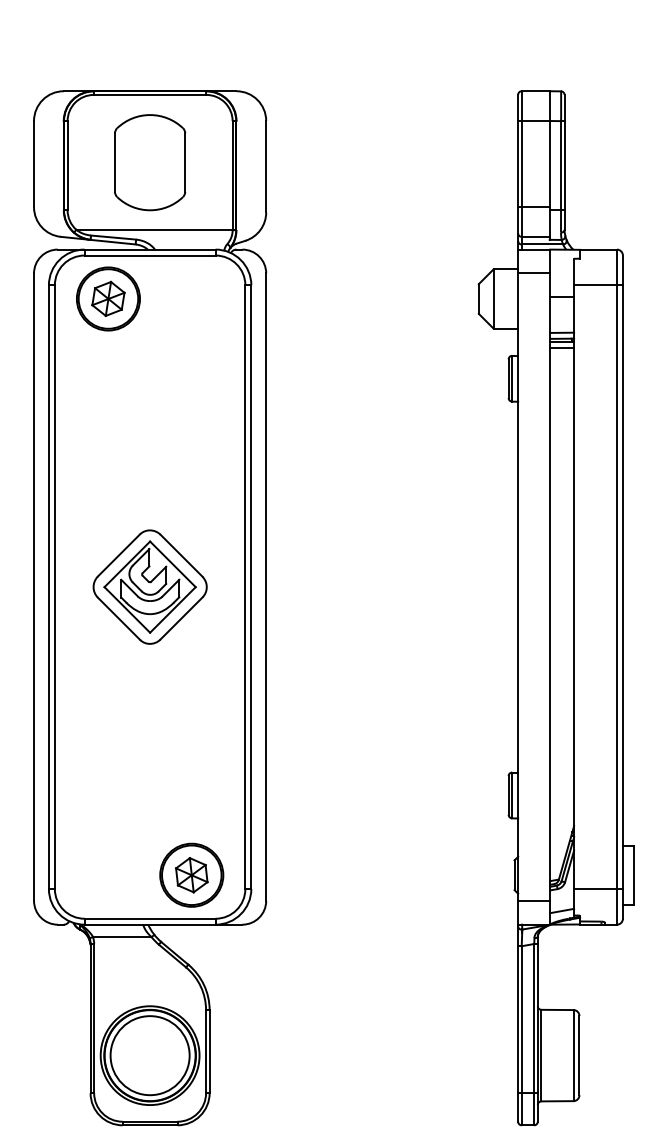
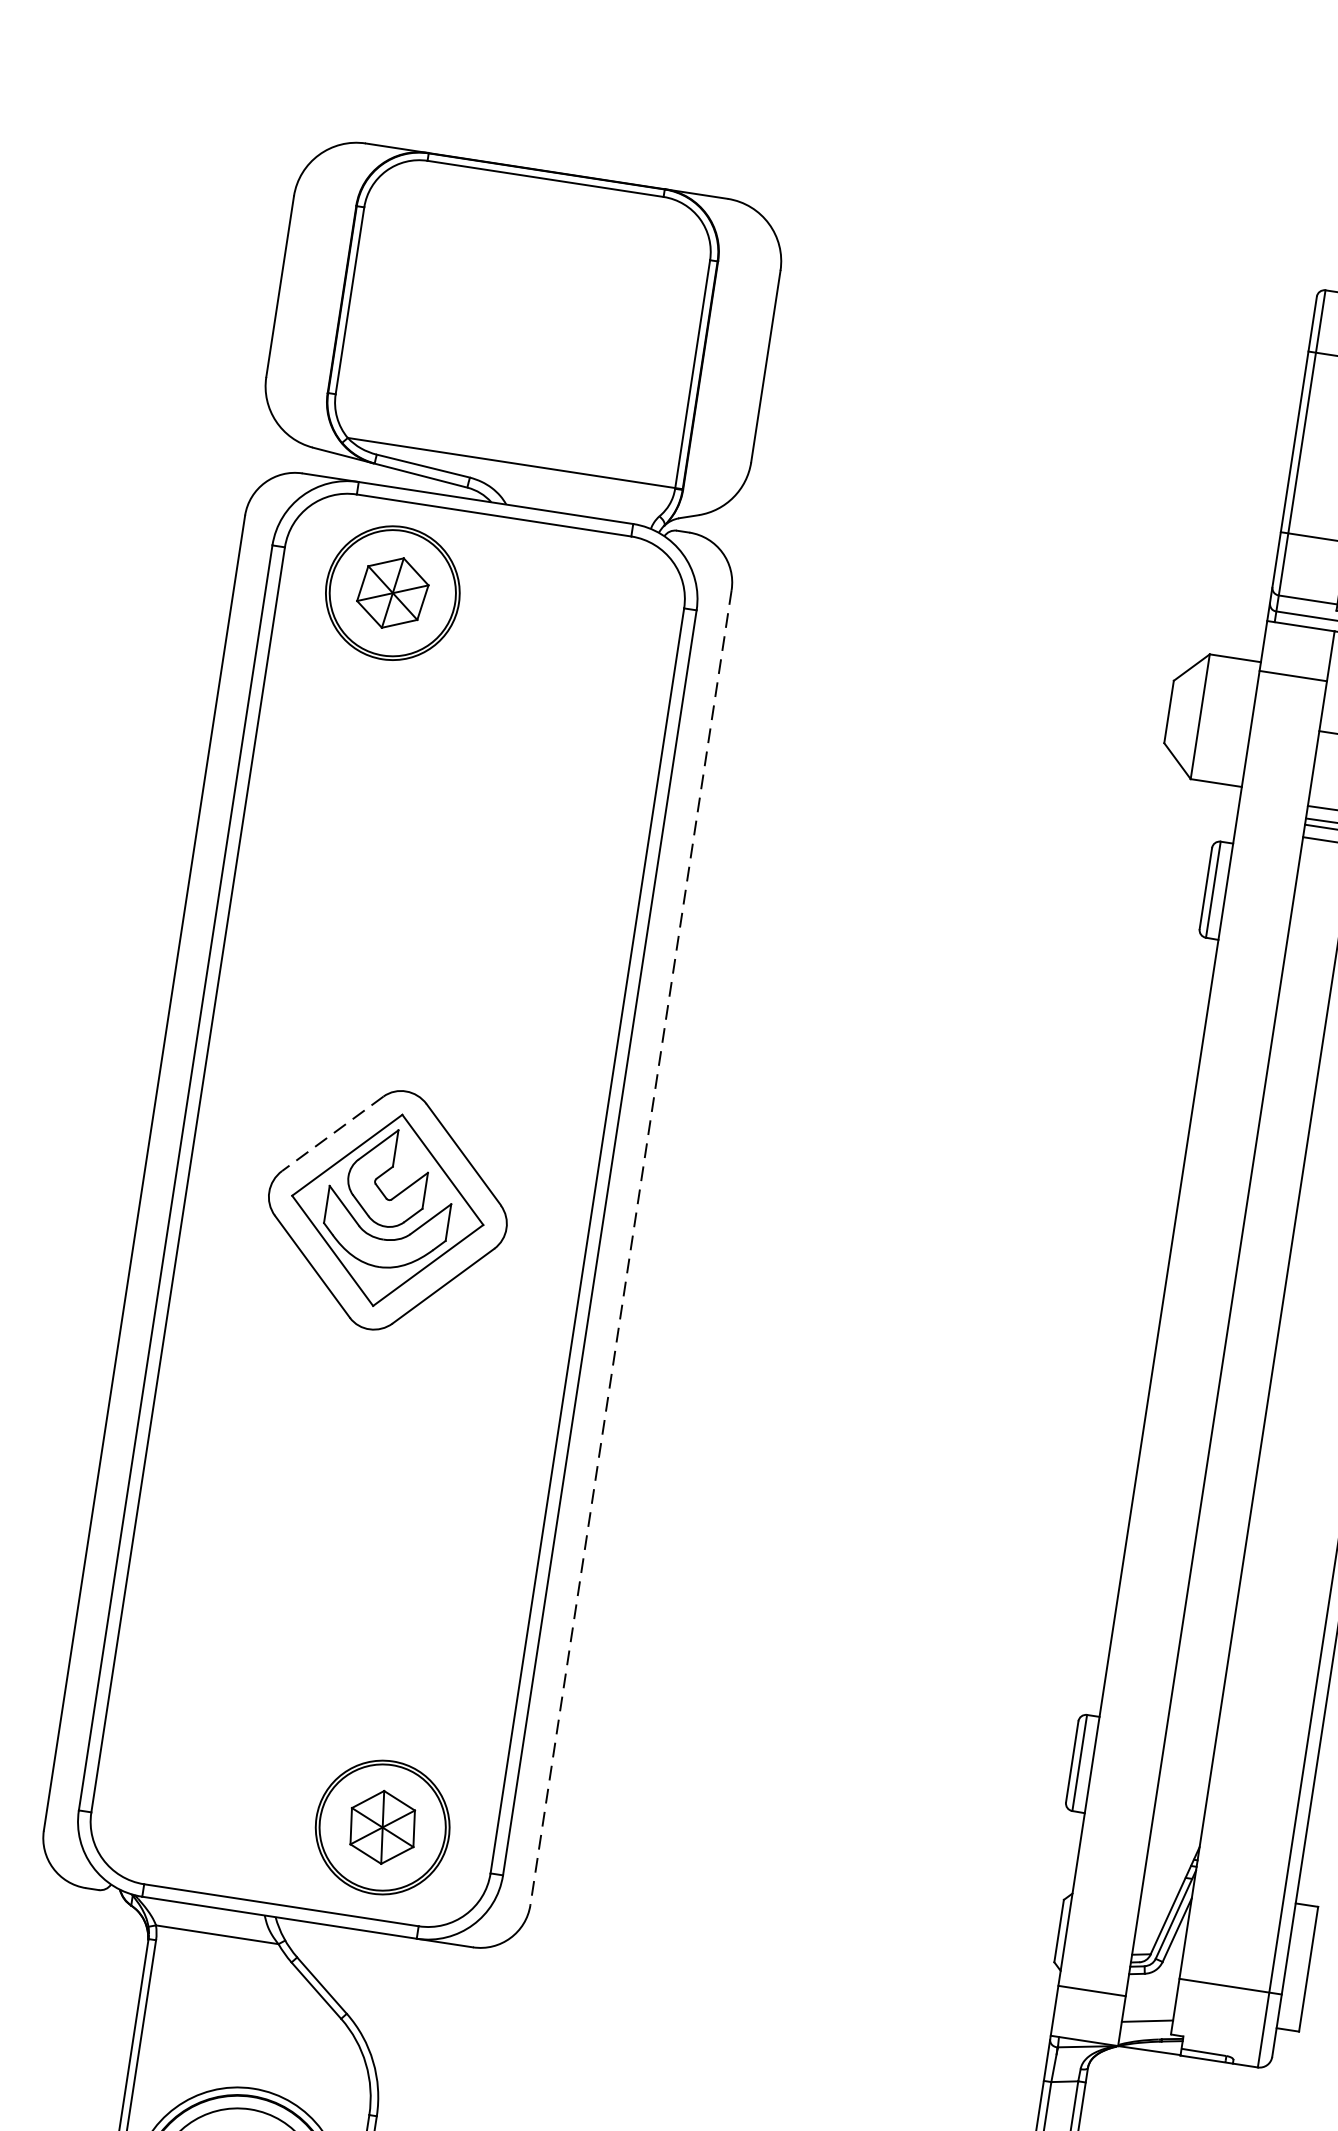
part: (150, 162) -> (524, 320), removed
line: (119, 555) -> (333, 1134), solid -> dashed
line: (266, 587) -> (631, 1248), solid -> dashed

